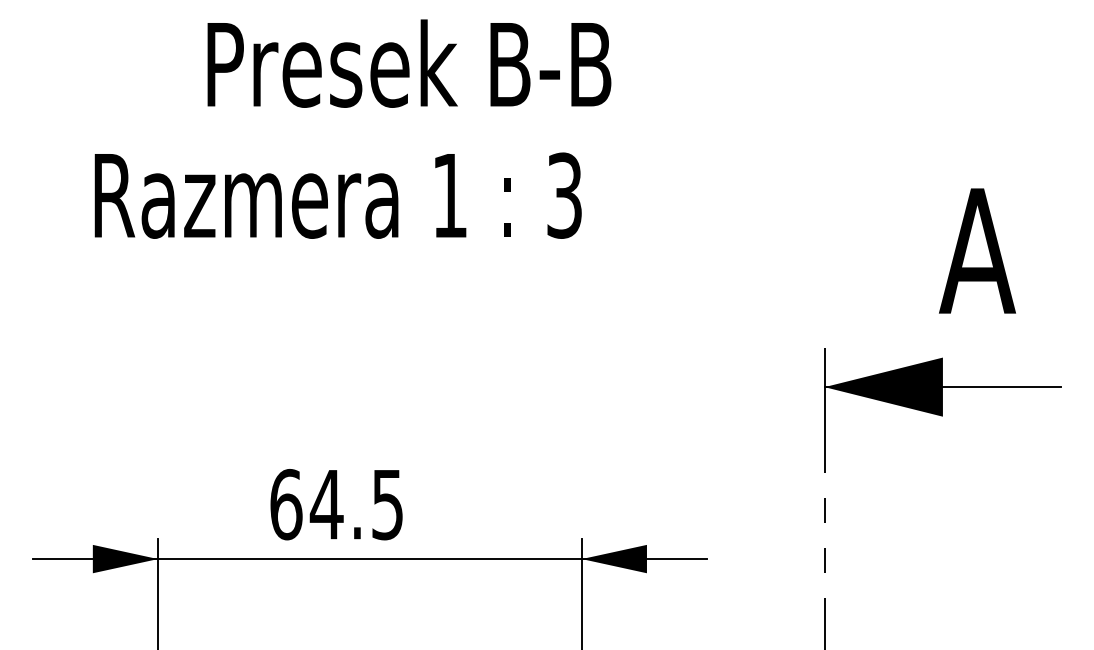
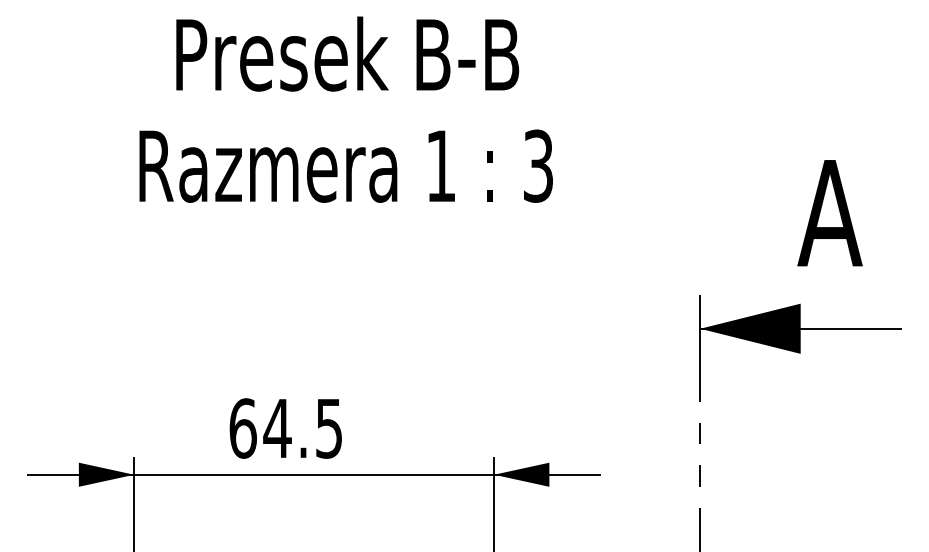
text: (337, 194) -> (345, 165), moved

